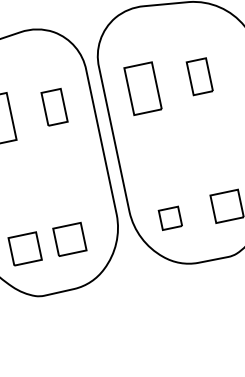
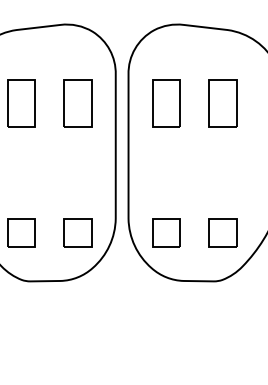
part: (199, 76) -> (222, 103), size x1.43
part: (54, 107) -> (77, 103), size x1.43
part: (170, 217) -> (166, 232), size x1.43
part: (69, 239) -> (77, 232), moved

